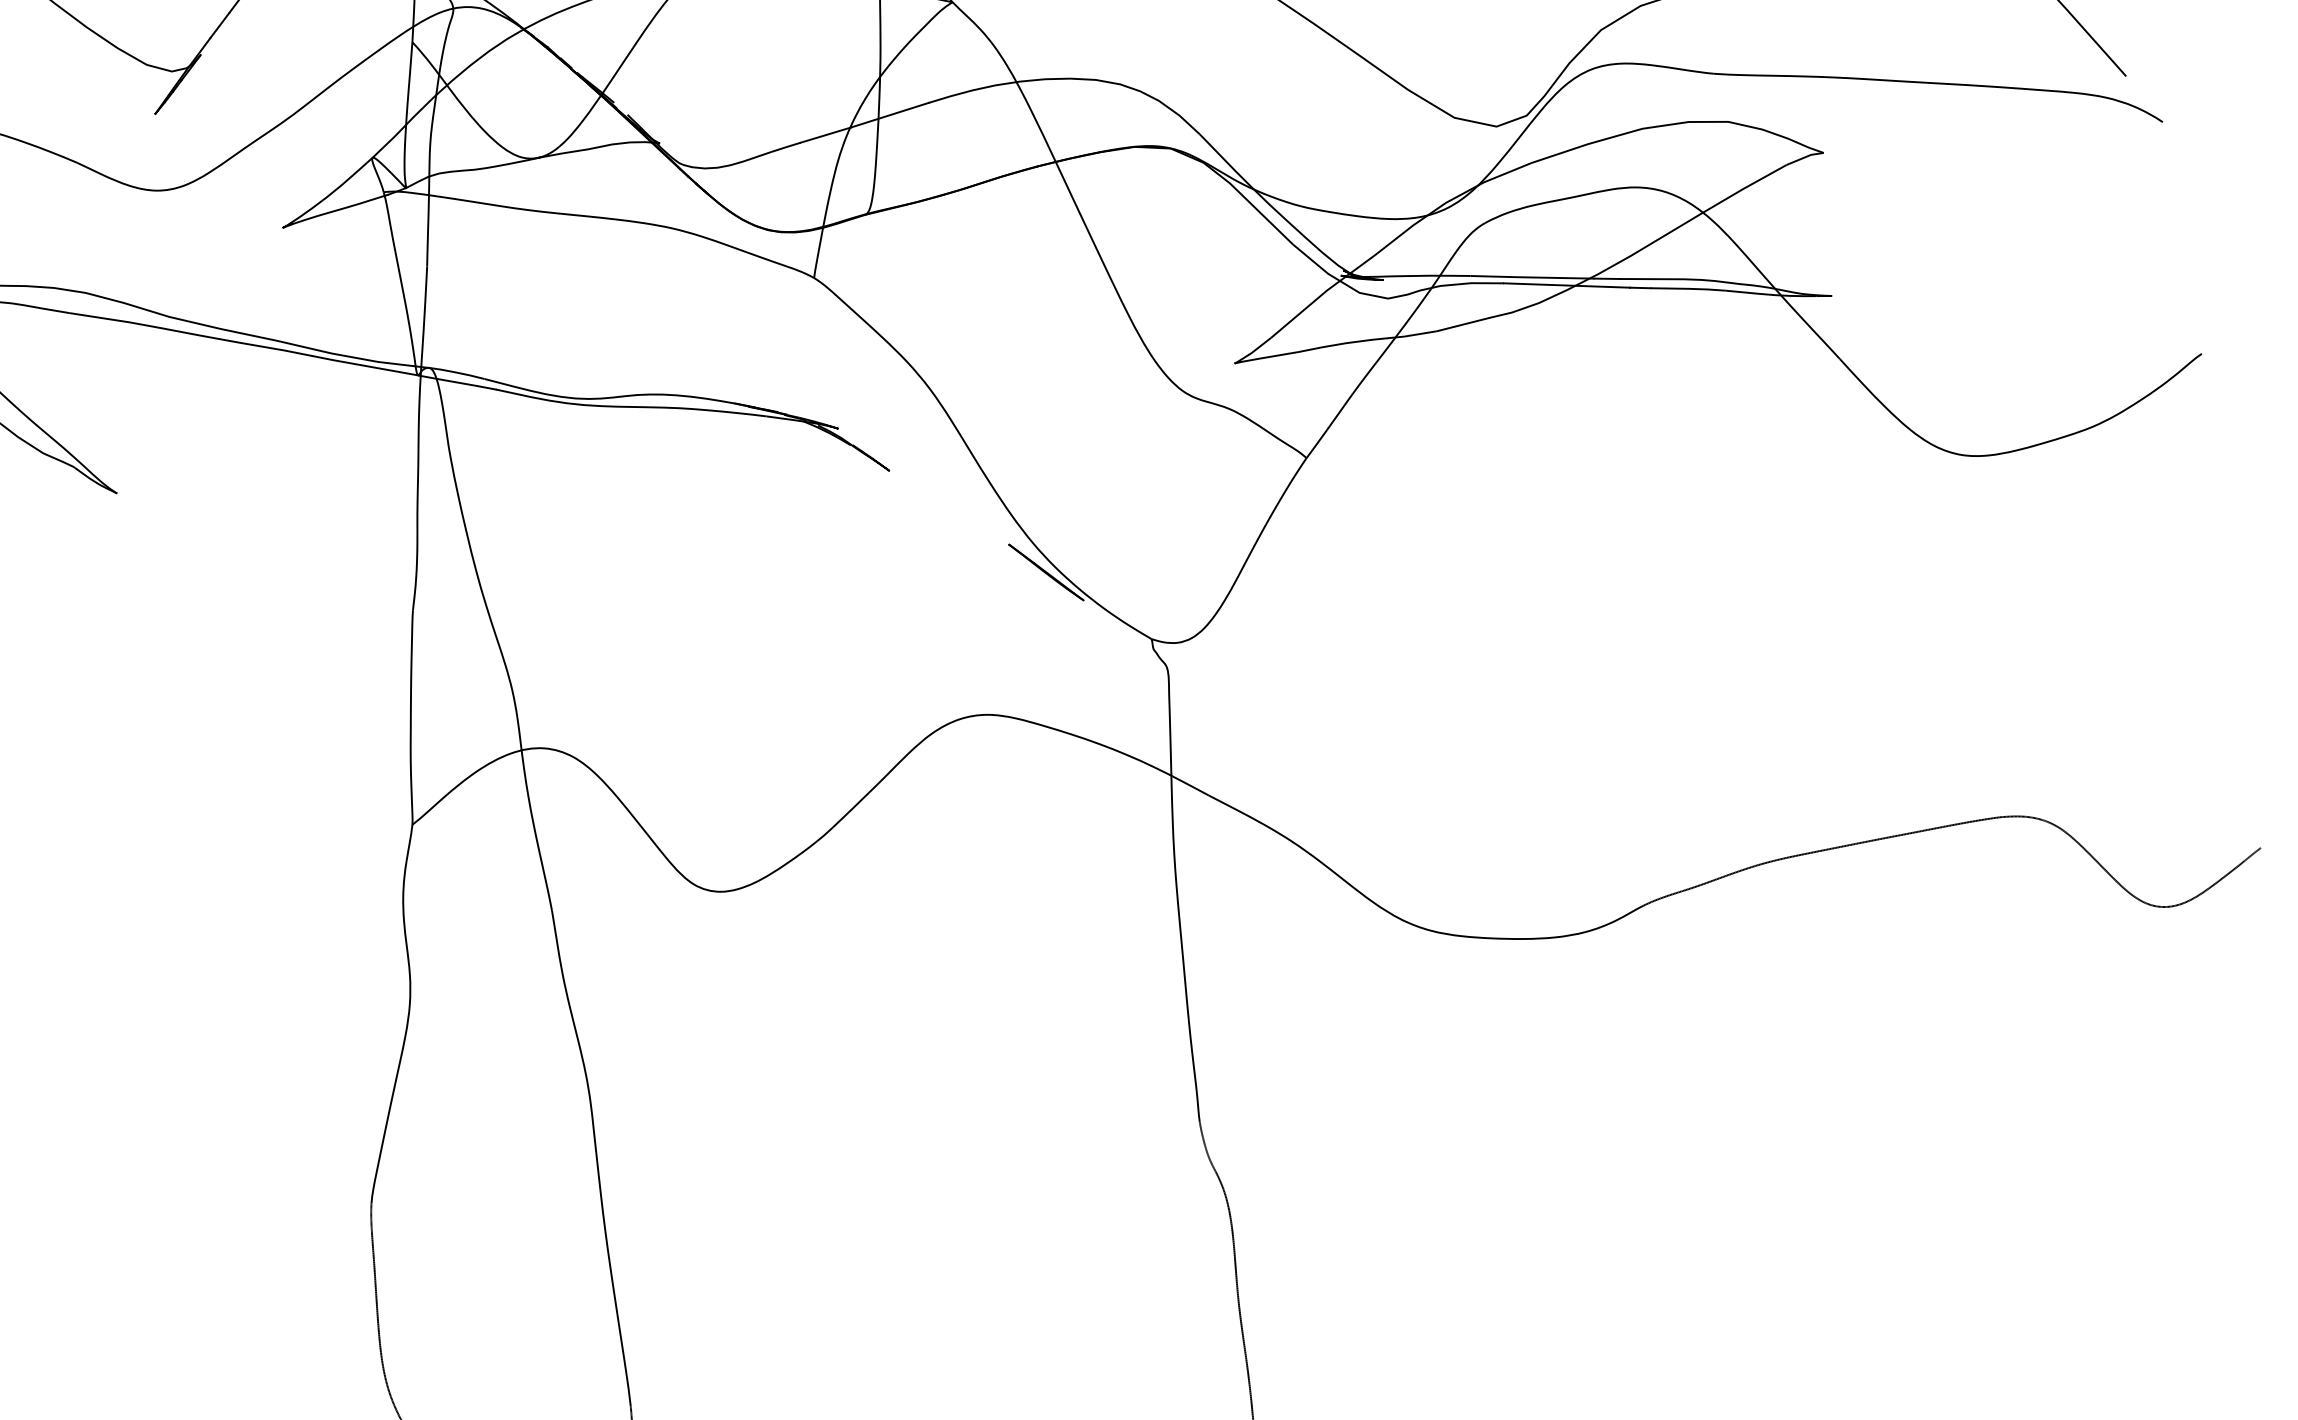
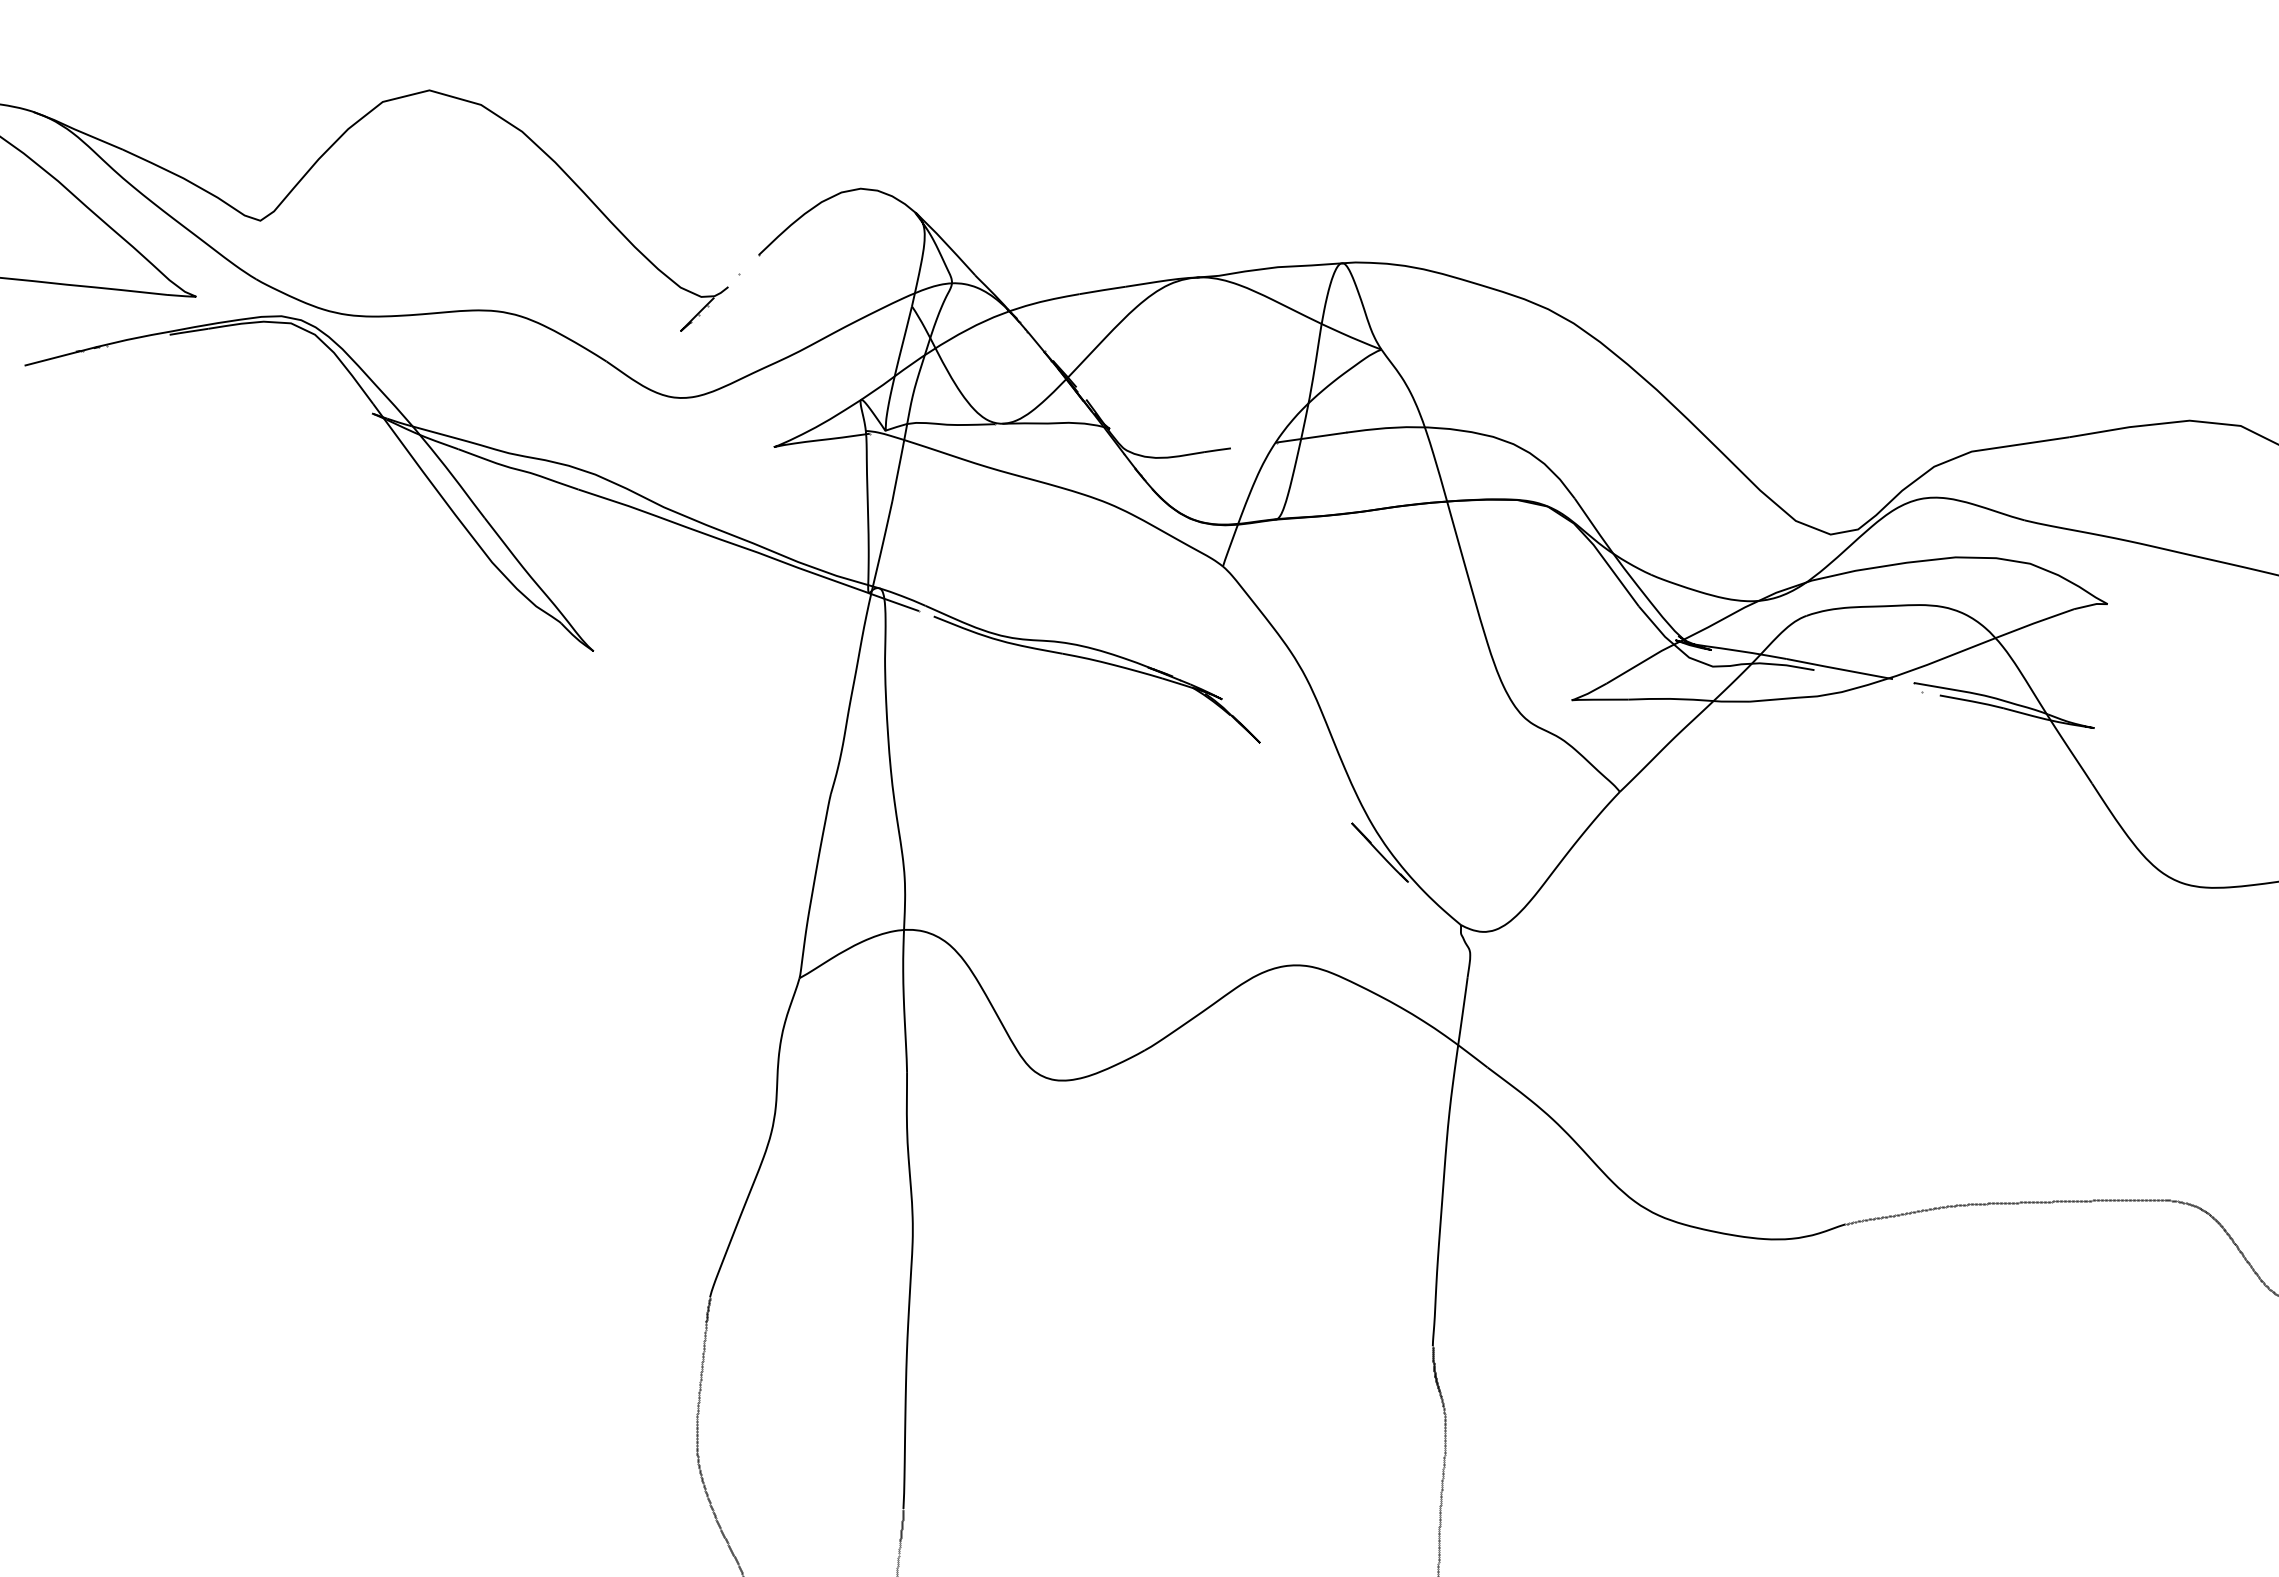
line: (1567, 285) -> (1868, 681), removed

